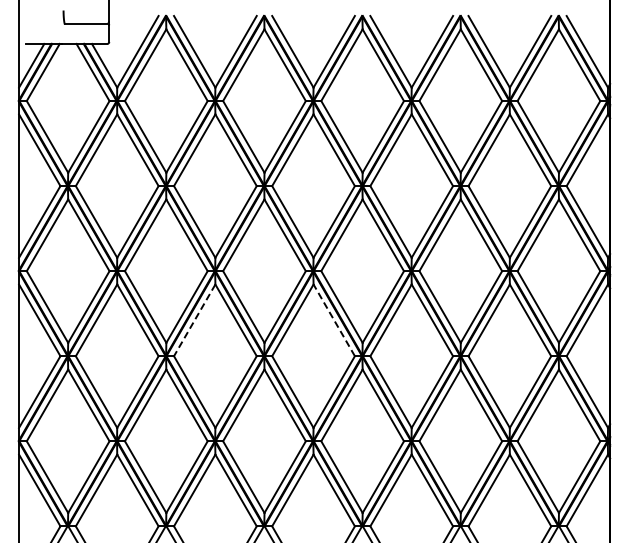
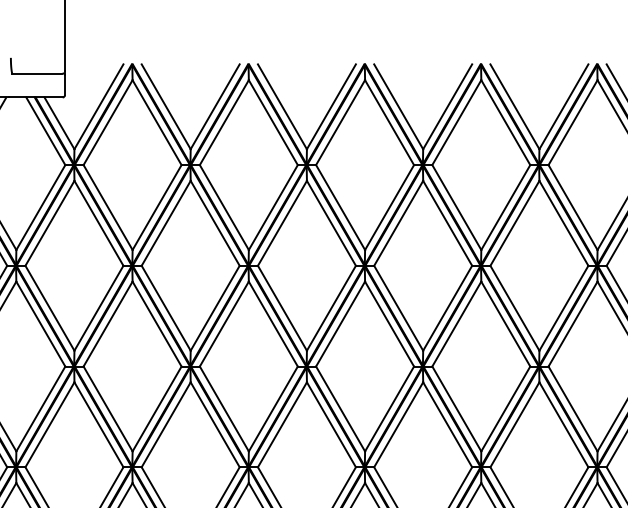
line: (333, 319) -> (330, 423), dashed -> solid
line: (194, 320) -> (165, 424), dashed -> solid

